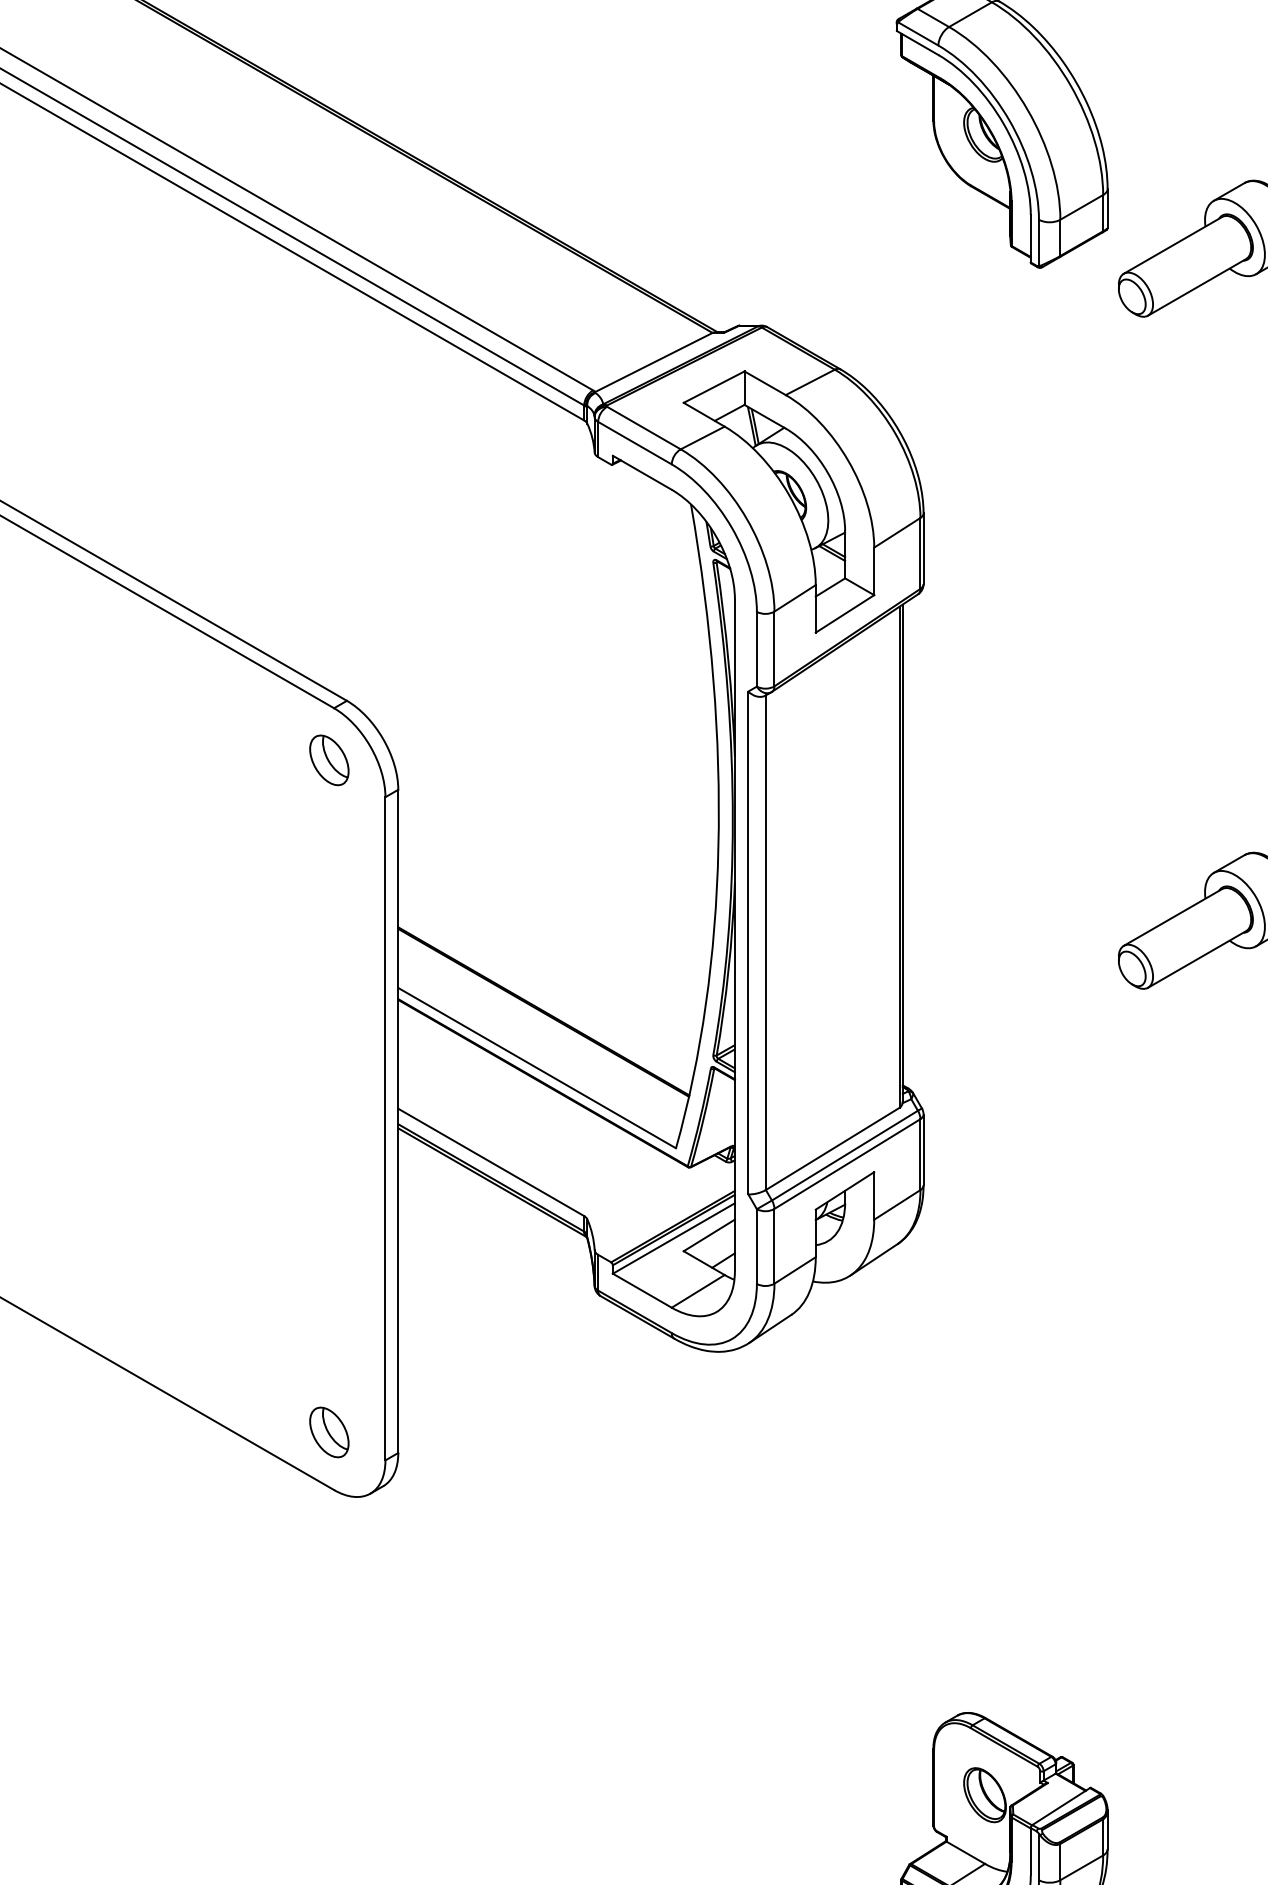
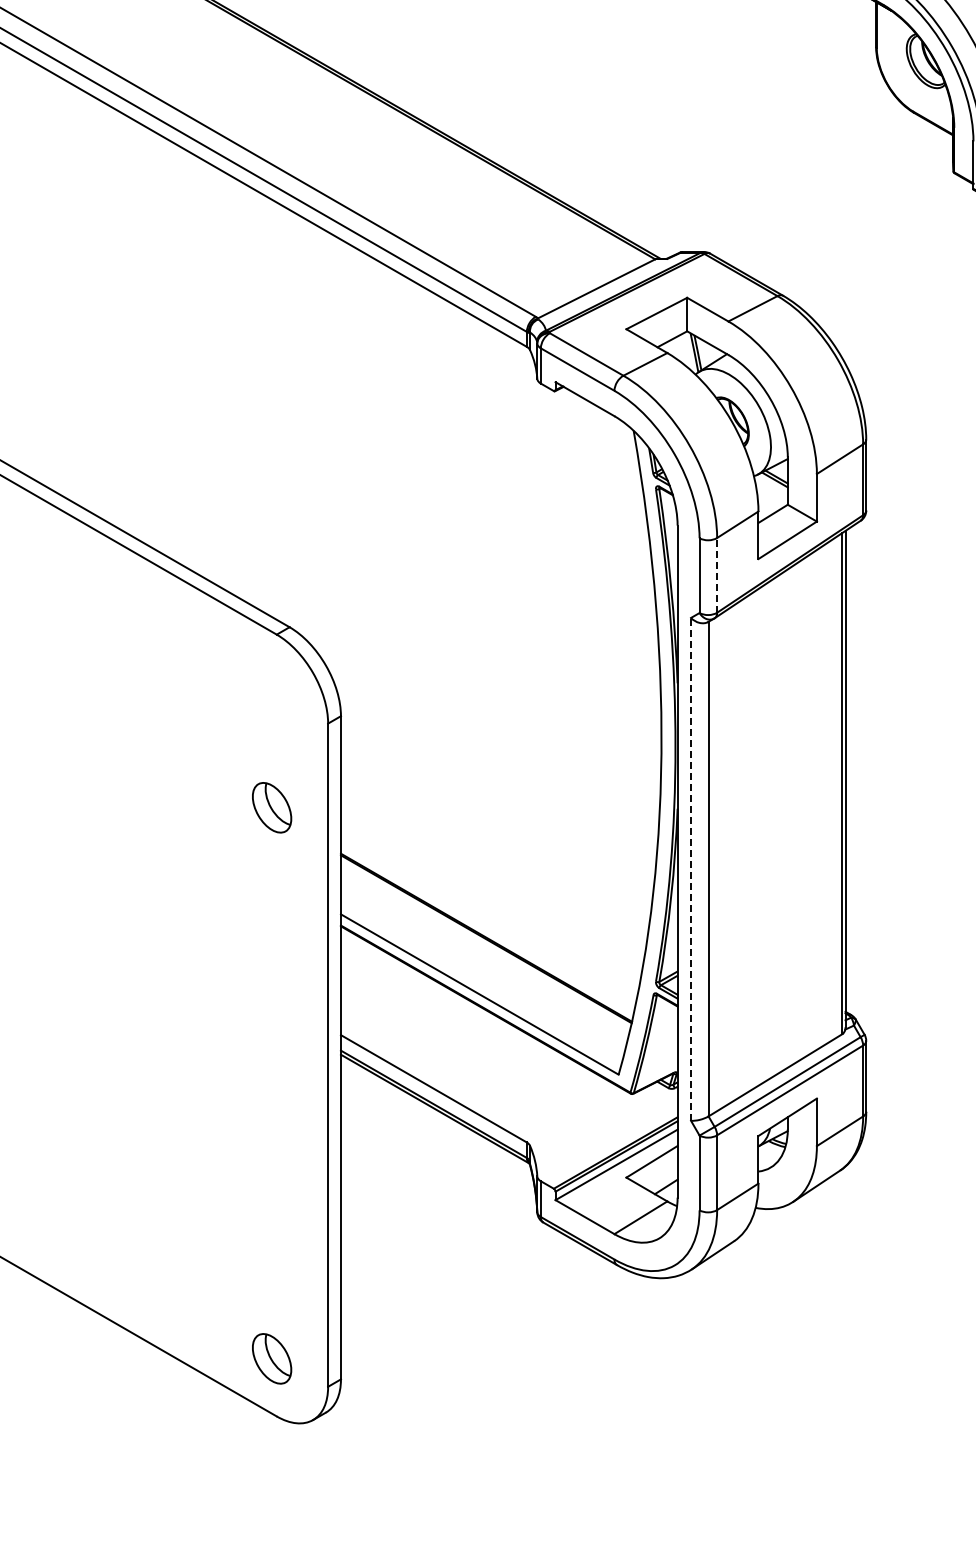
line: (774, 648) -> (717, 574), solid -> dashed
part: (329, 760) -> (272, 807), moved
line: (748, 942) -> (691, 868), solid -> dashed

